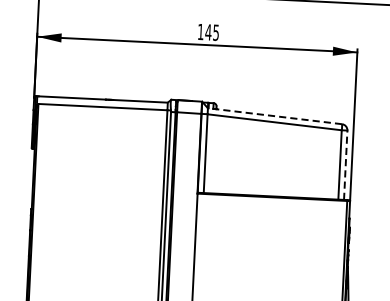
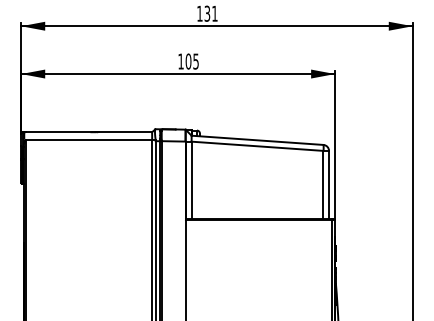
text: (208, 32) -> (188, 61), 145 -> 105
line: (274, 116) -> (257, 140), dashed -> solid
line: (346, 164) -> (329, 184), dashed -> solid

